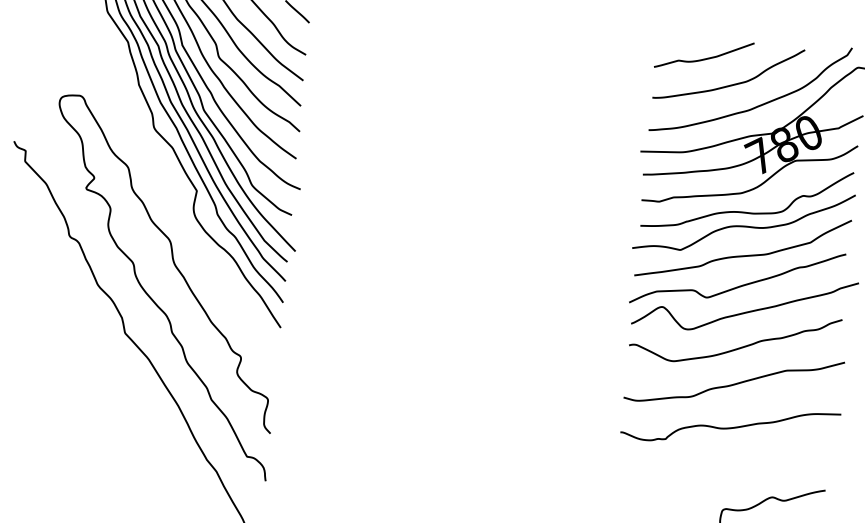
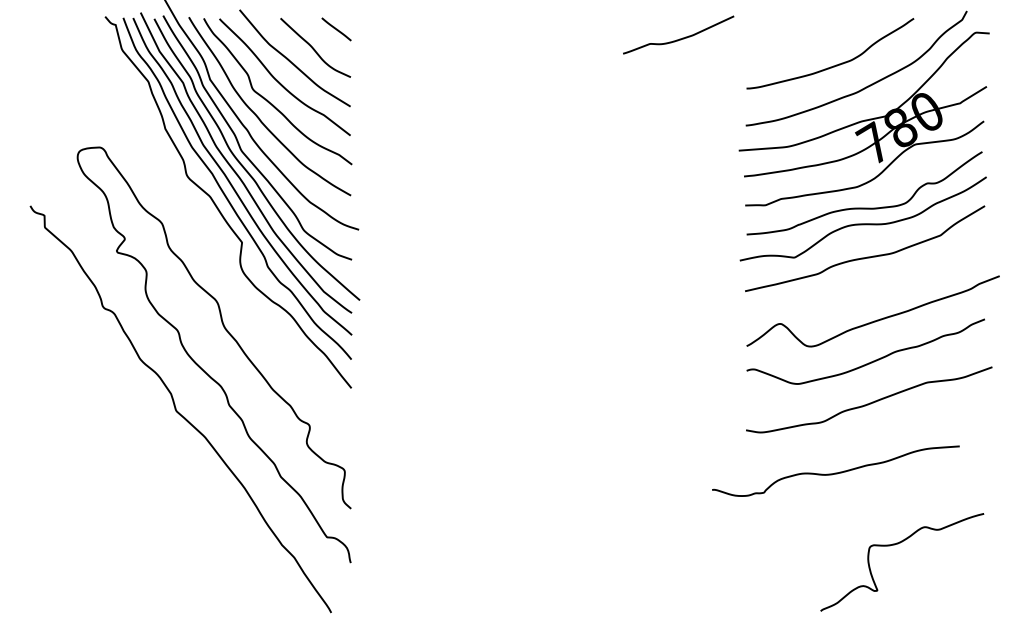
curve: (704, 58) -> (679, 38), moved
curve: (739, 285) -> (865, 291), removed
curve: (730, 427) -> (835, 472), moved

